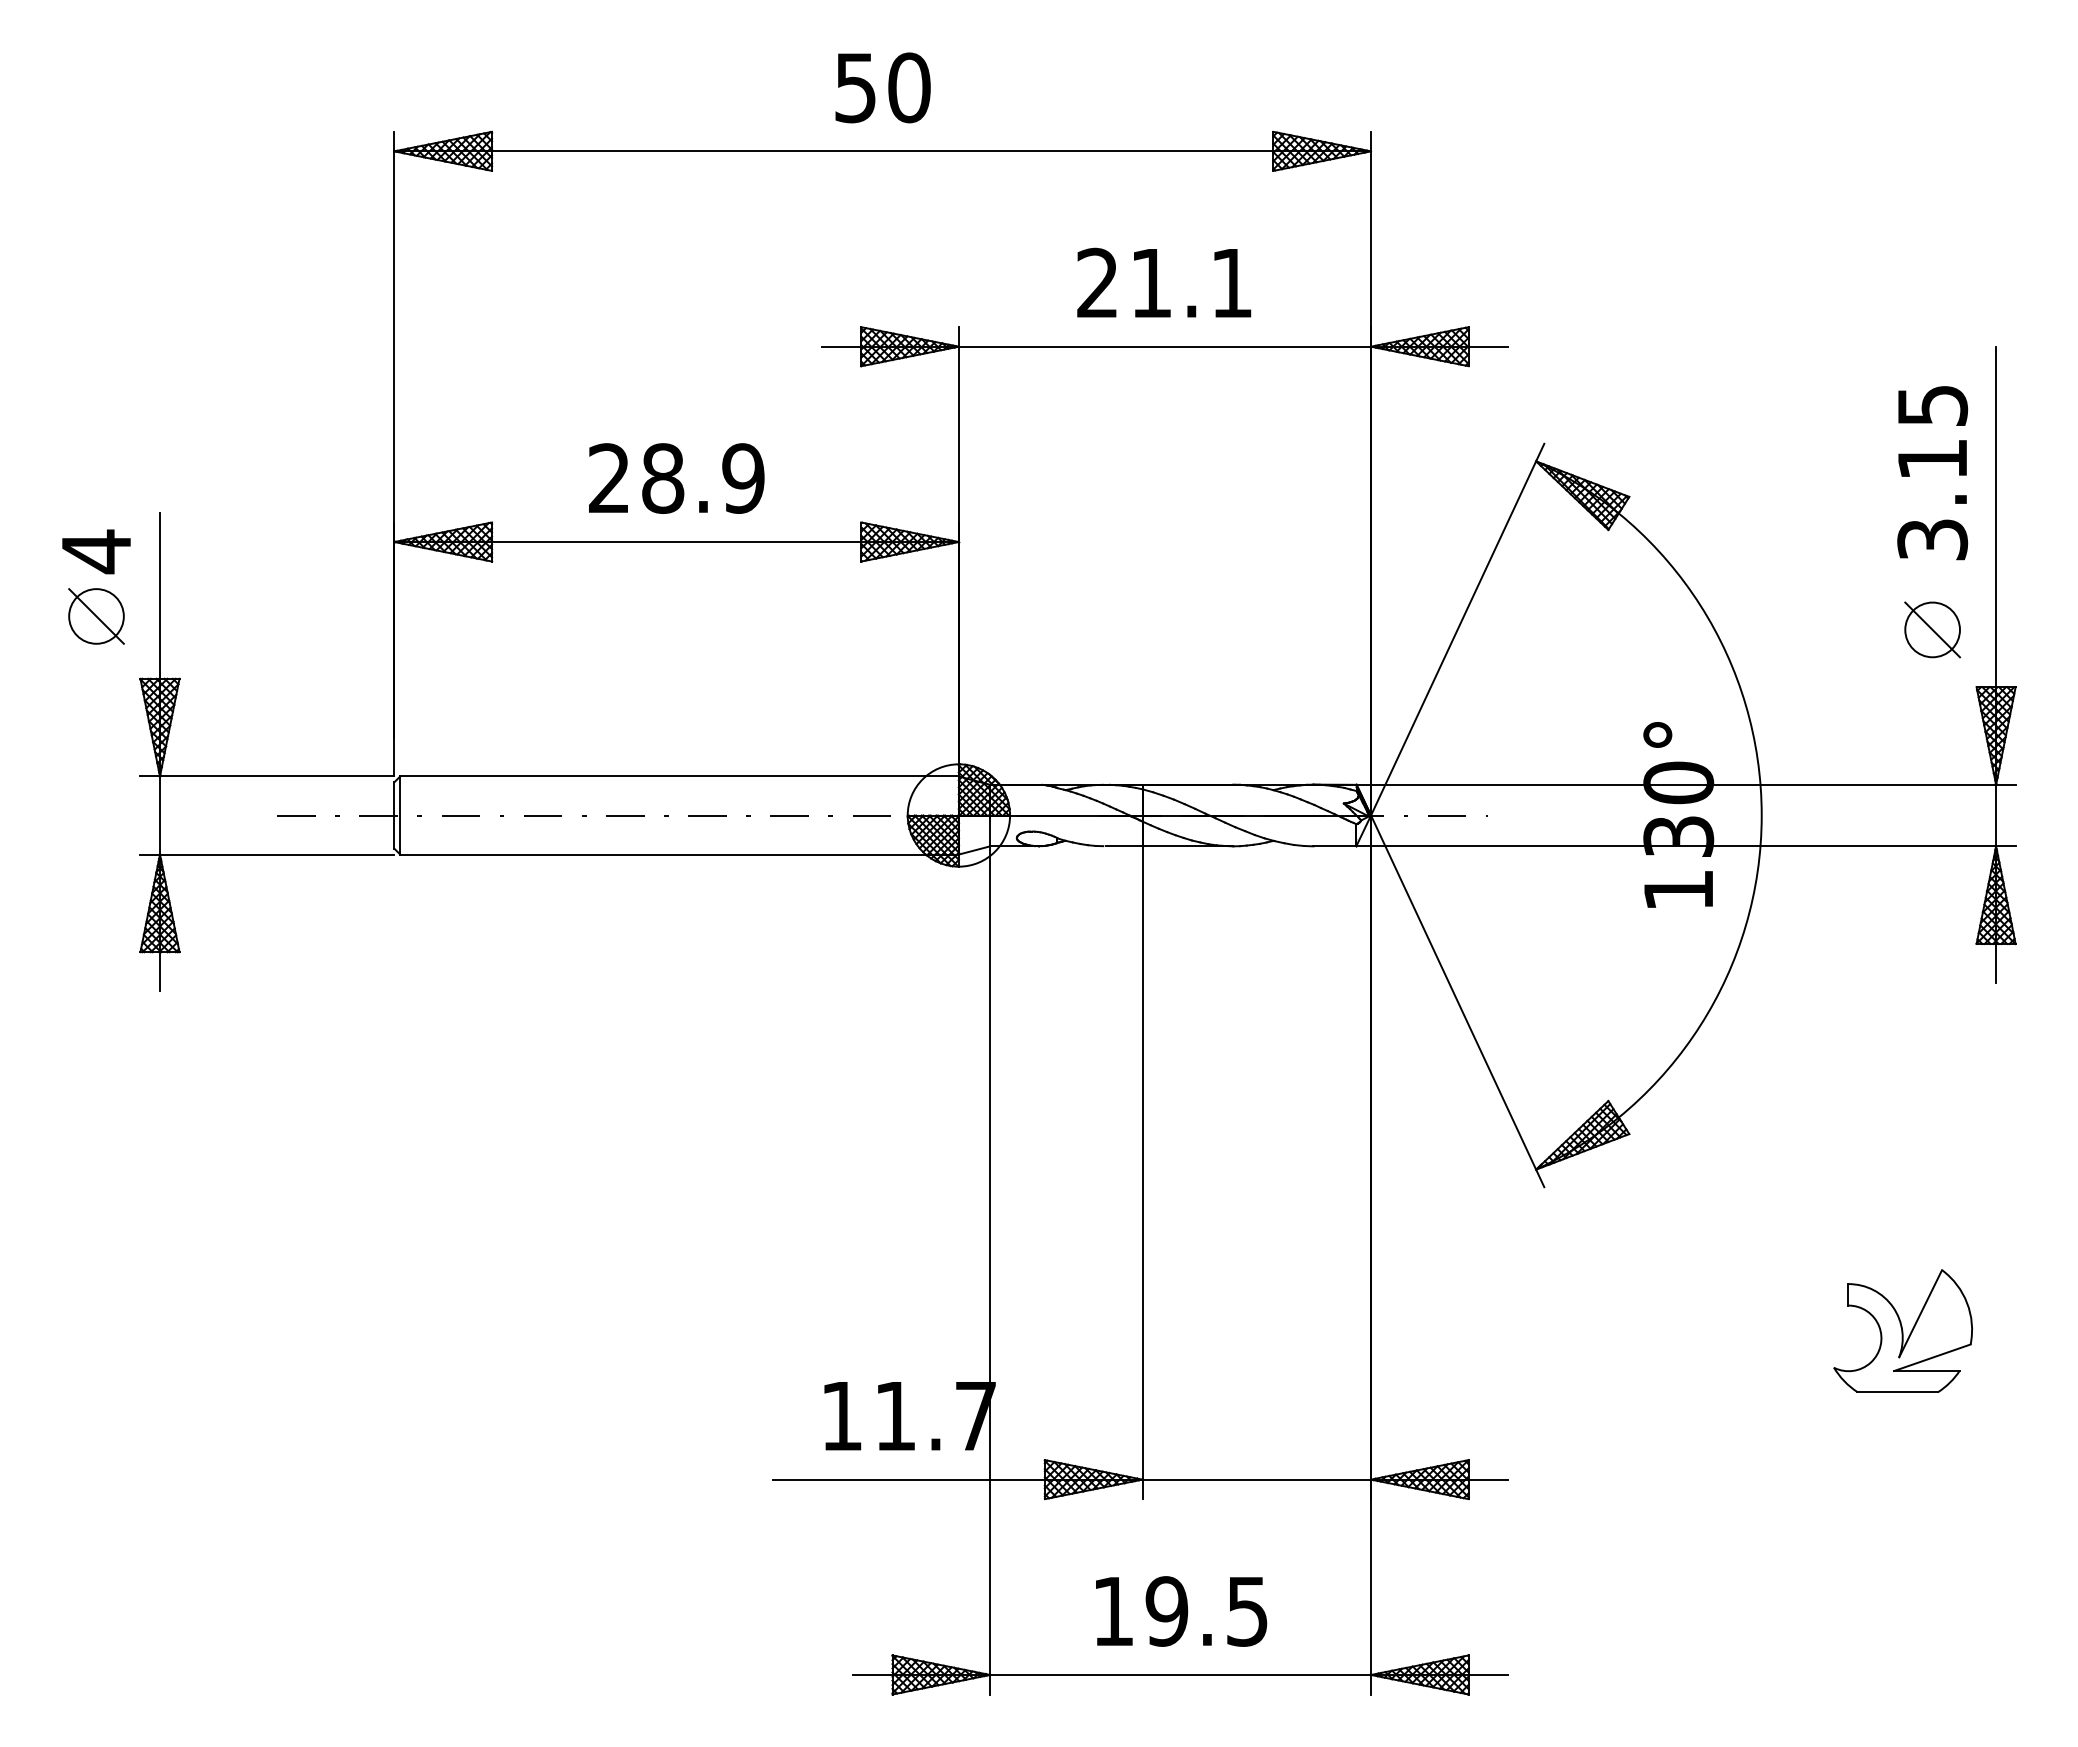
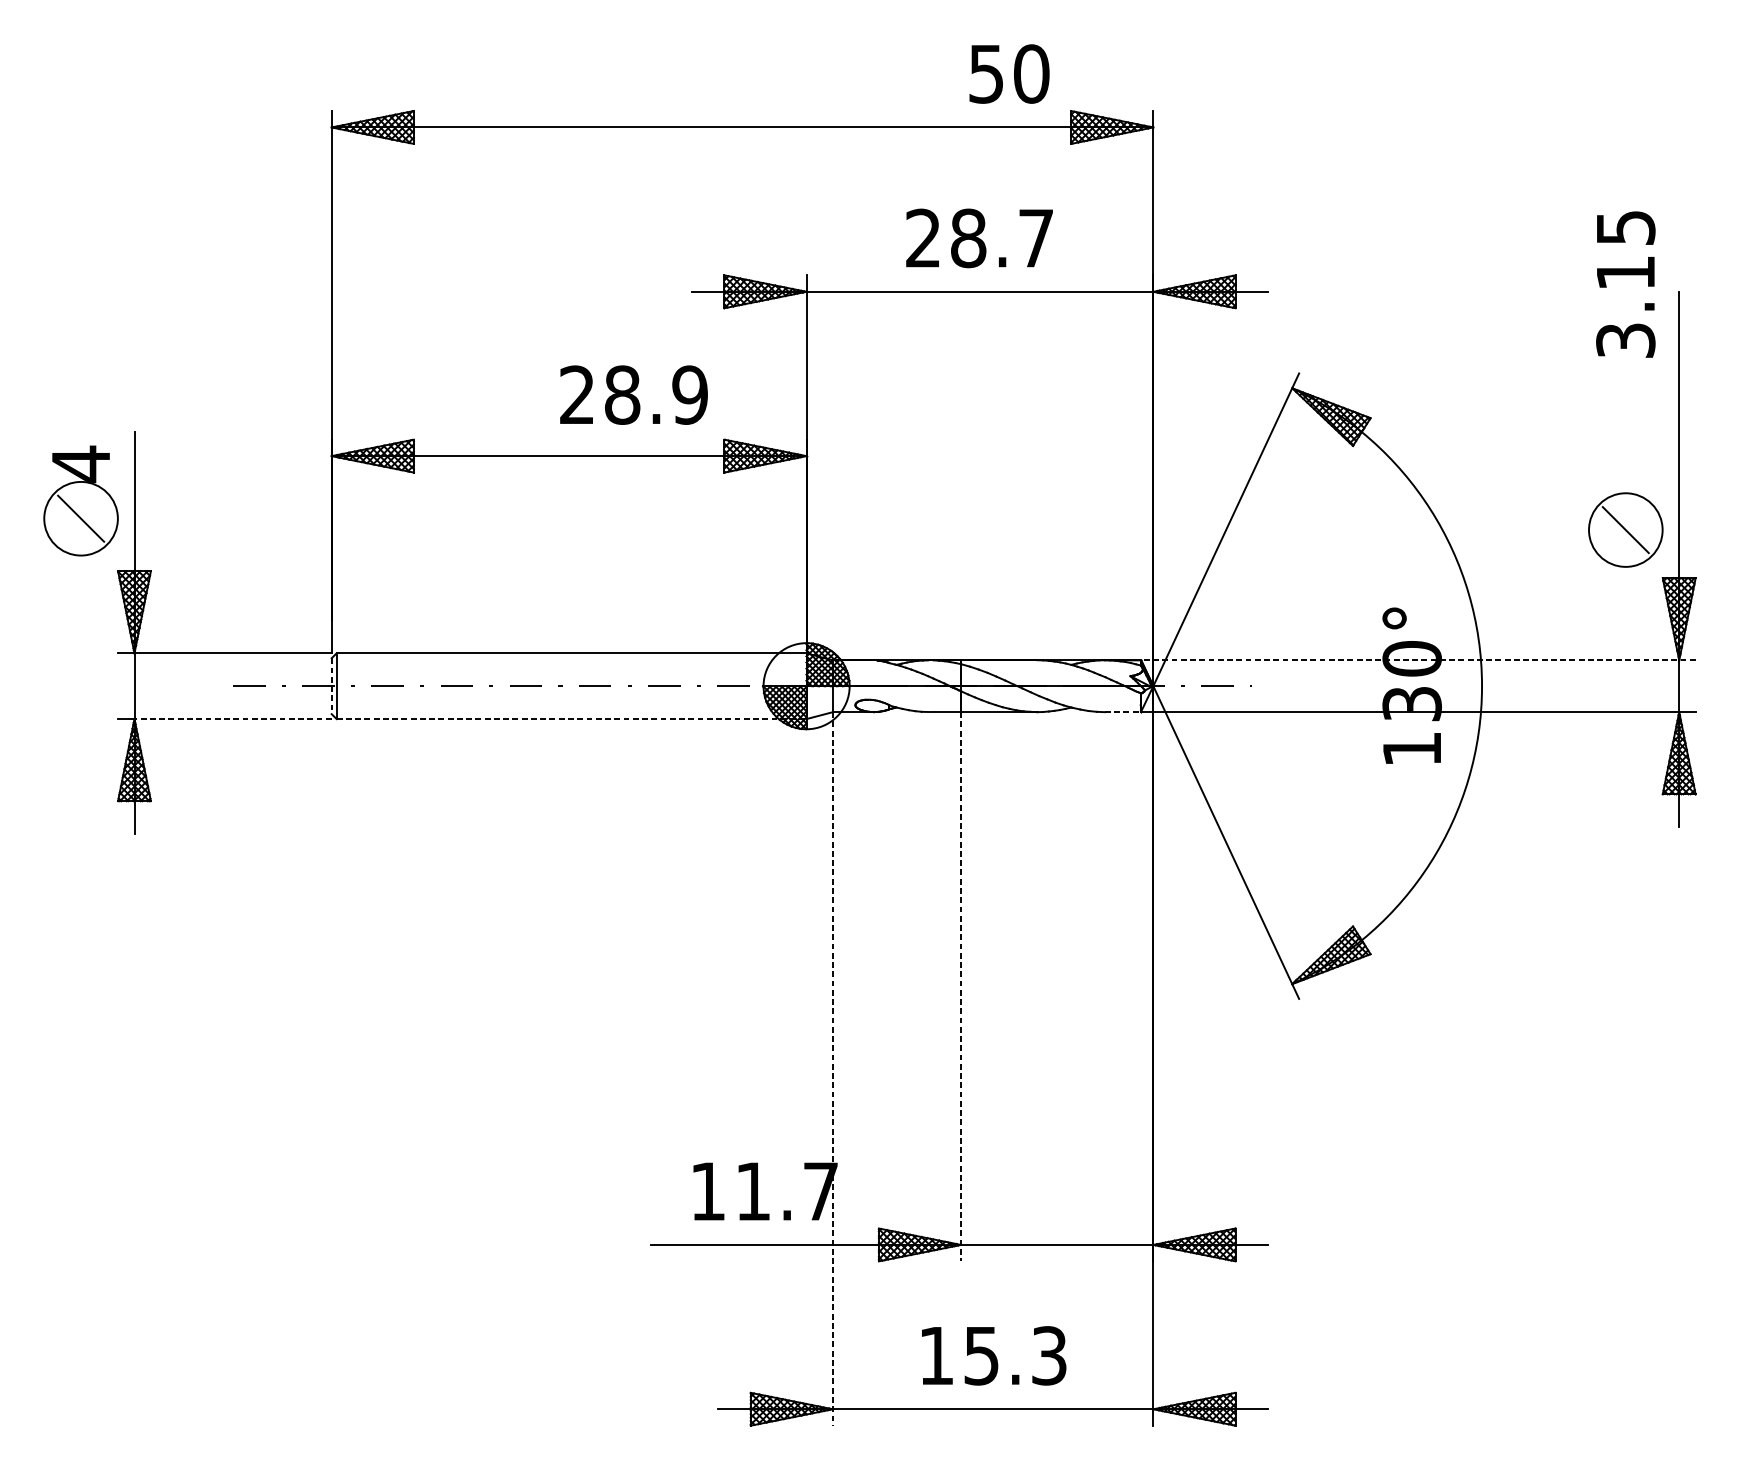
text: (882, 87) -> (1009, 73), moved
text: (1190, 282) -> (1001, 237), 21.1 -> 28.7
text: (1932, 473) -> (1625, 284), moved
text: (676, 478) -> (633, 395), moved
circle: (96, 616) -> (81, 518), size x1.6
circle: (1932, 629) -> (1625, 529), size x1.6
line: (1685, 784) -> (1417, 660), solid -> dashed
line: (394, 816) -> (331, 687), solid -> dashed
line: (1335, 846) -> (1123, 712), solid -> dashed
line: (276, 854) -> (232, 719), solid -> dashed
line: (680, 854) -> (572, 719), solid -> dashed
line: (1142, 1173) -> (961, 987), solid -> dashed
line: (990, 1270) -> (833, 1068), solid -> dashed
part: (1902, 1330) -> (1600, 1119), removed
text: (1206, 1611) -> (1014, 1355), 19.5 -> 15.3

